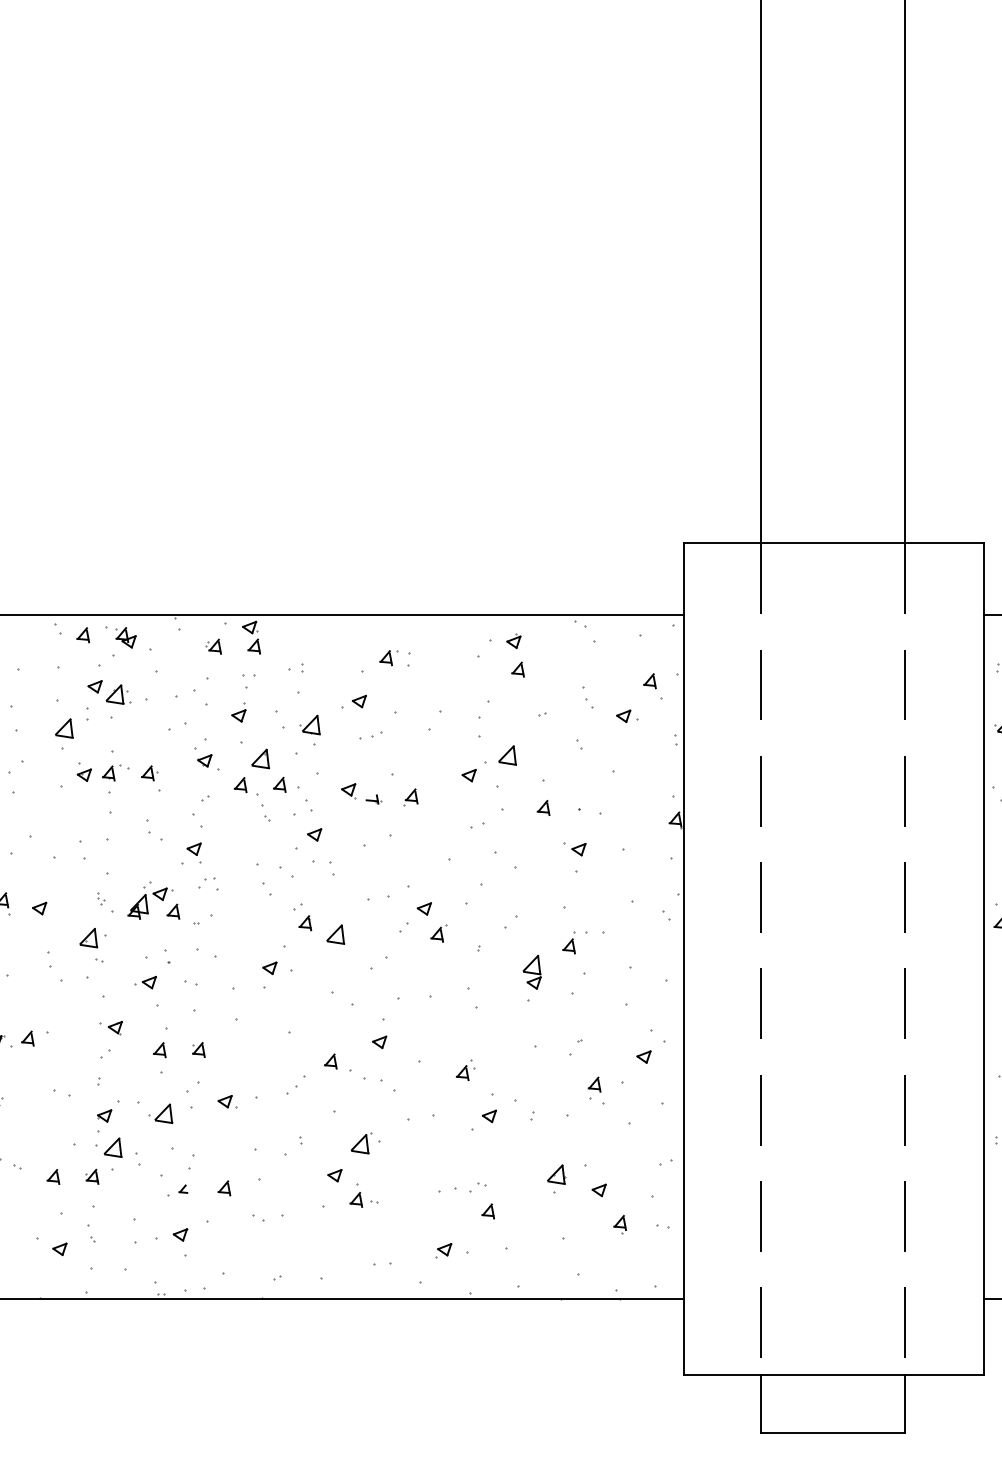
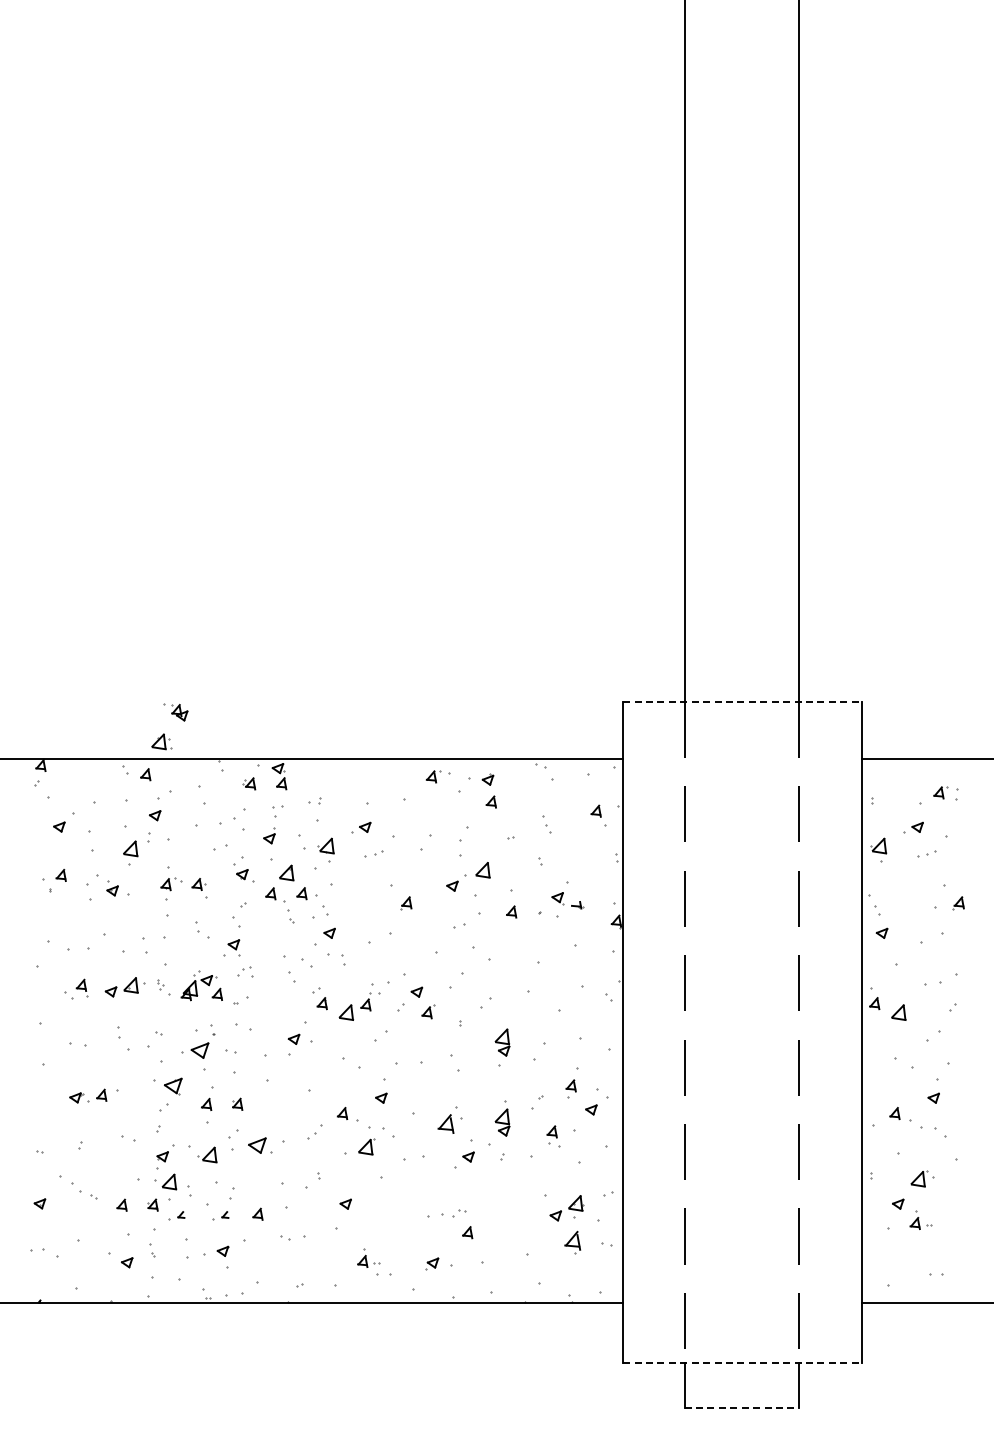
line: (834, 543) -> (742, 701), solid -> dashed
part: (120, 637) -> (175, 712), moved
part: (393, 657) -> (437, 776), moved
part: (118, 694) -> (161, 741), moved
part: (627, 715) -> (578, 838), removed
part: (84, 772) -> (112, 888), moved
part: (361, 793) -> (567, 900), moved
part: (574, 848) -> (536, 944), removed
part: (93, 938) -> (134, 985), moved
part: (574, 941) -> (370, 1001), moved
part: (145, 982) -> (195, 1050), size x1.6
part: (110, 1028) -> (167, 1087), size x1.6
part: (617, 1030) -> (570, 1088), added
part: (465, 1070) -> (449, 1120), size x1.6
part: (532, 1072) -> (502, 1122), added
part: (227, 1100) -> (260, 1144), size x1.6
part: (361, 1143) -> (366, 1146), moved
part: (557, 1178) -> (576, 1206), moved
part: (121, 1189) -> (176, 1215), added
part: (363, 1194) -> (368, 1257), moved
part: (618, 1225) -> (571, 1243), size x1.6
line: (834, 1374) -> (742, 1362), solid -> dashed
line: (834, 1432) -> (742, 1408), solid -> dashed

